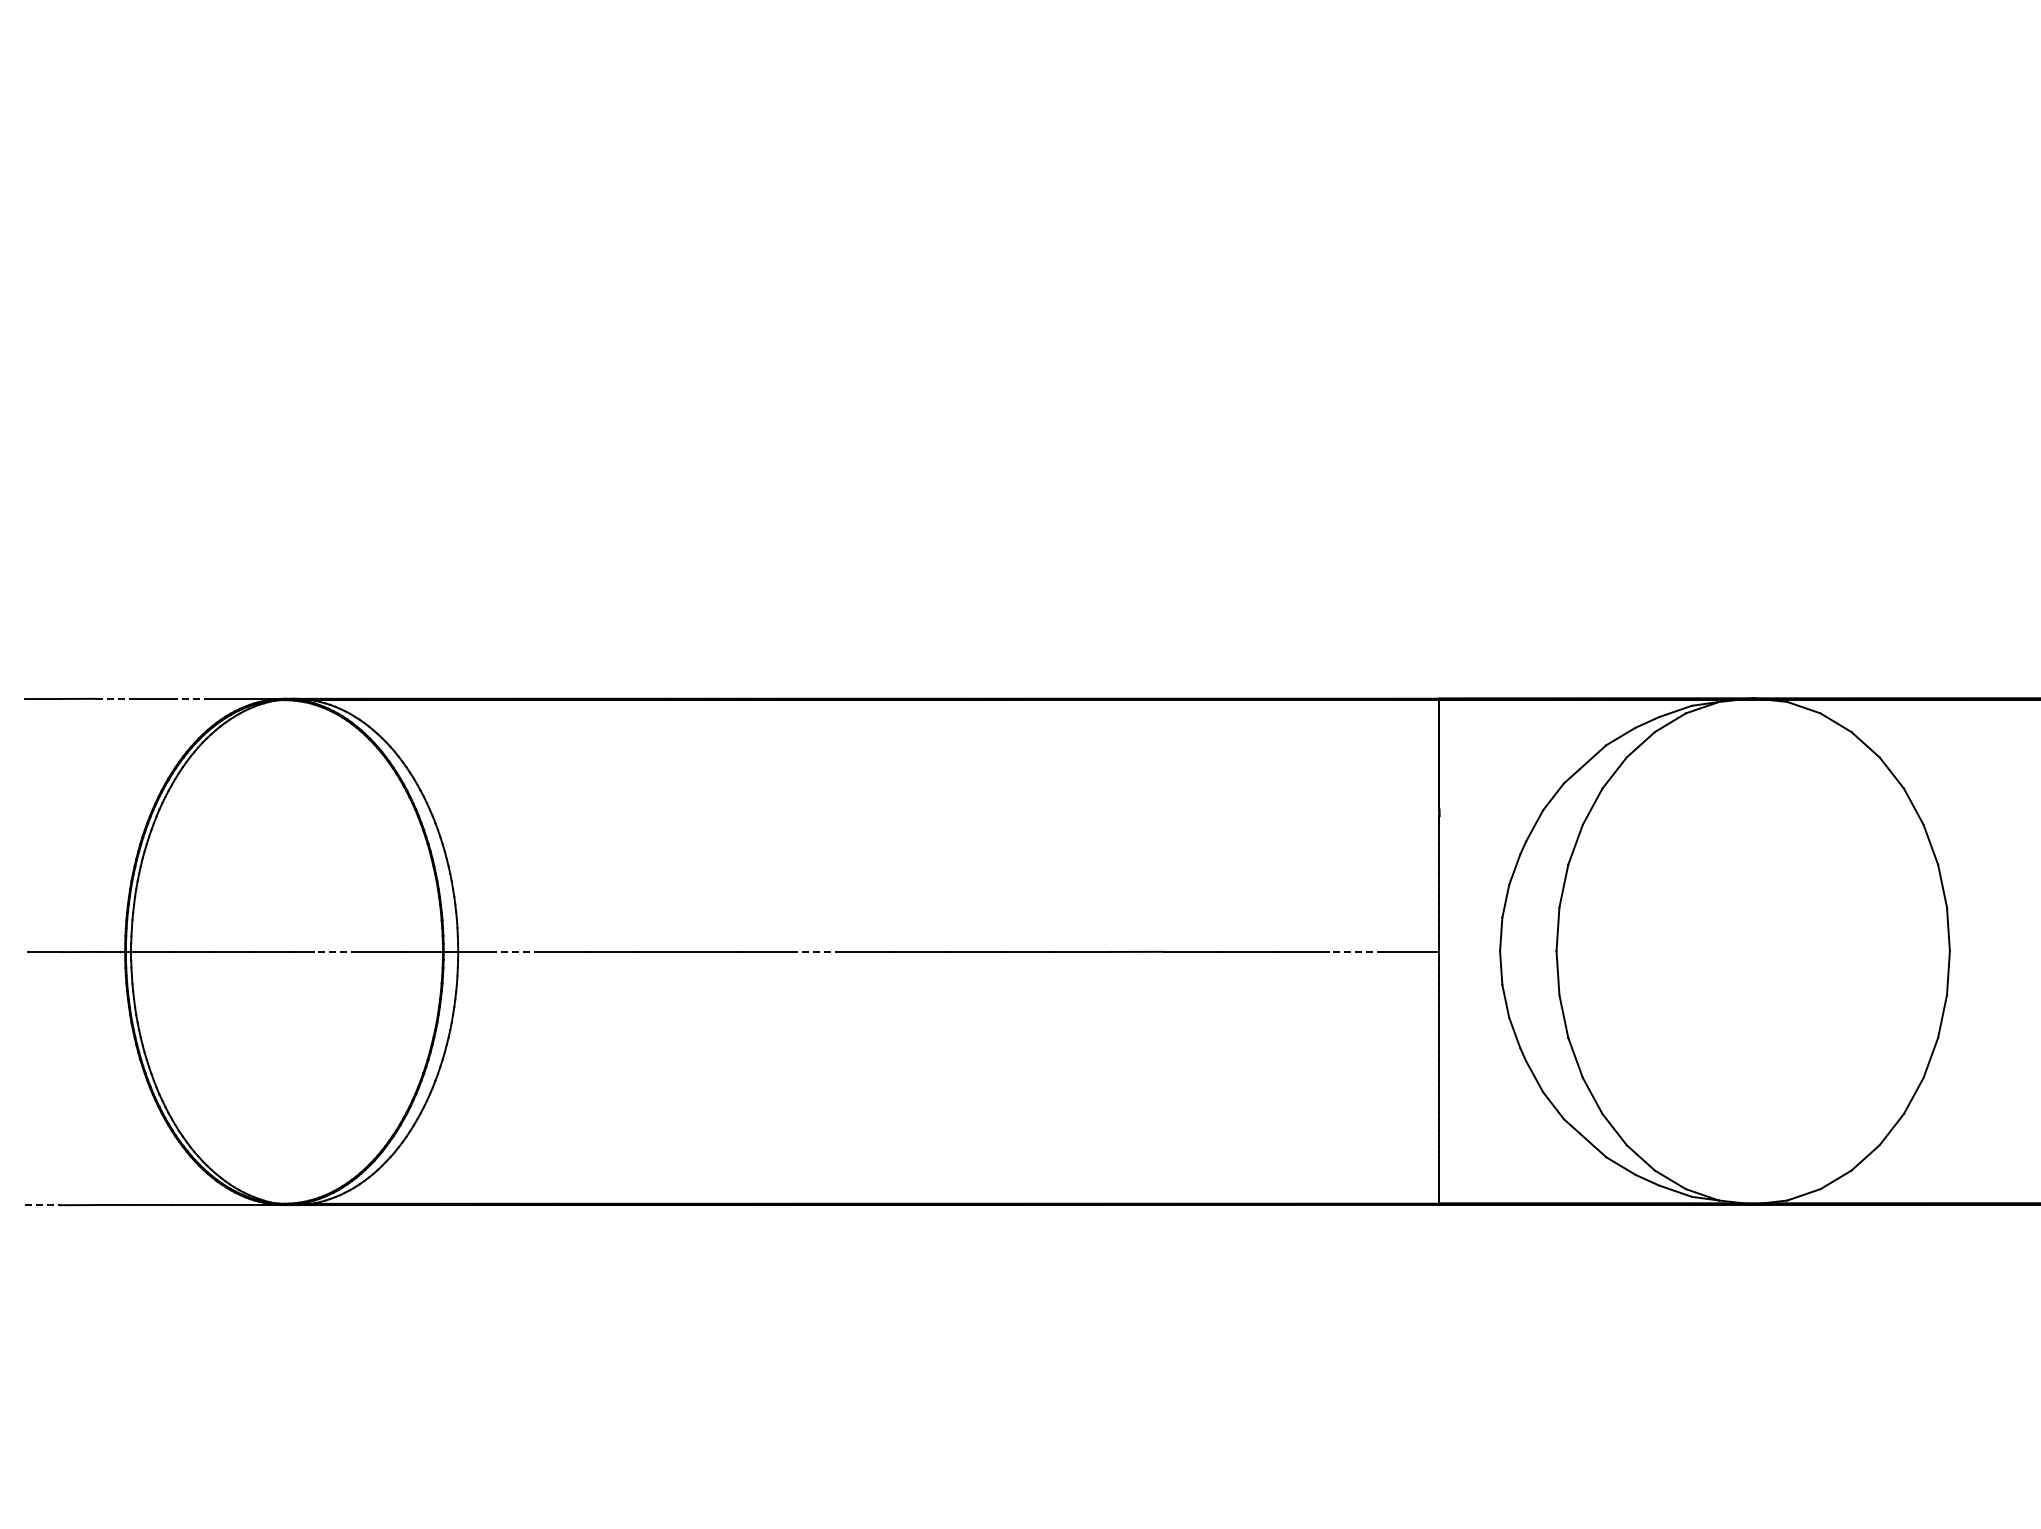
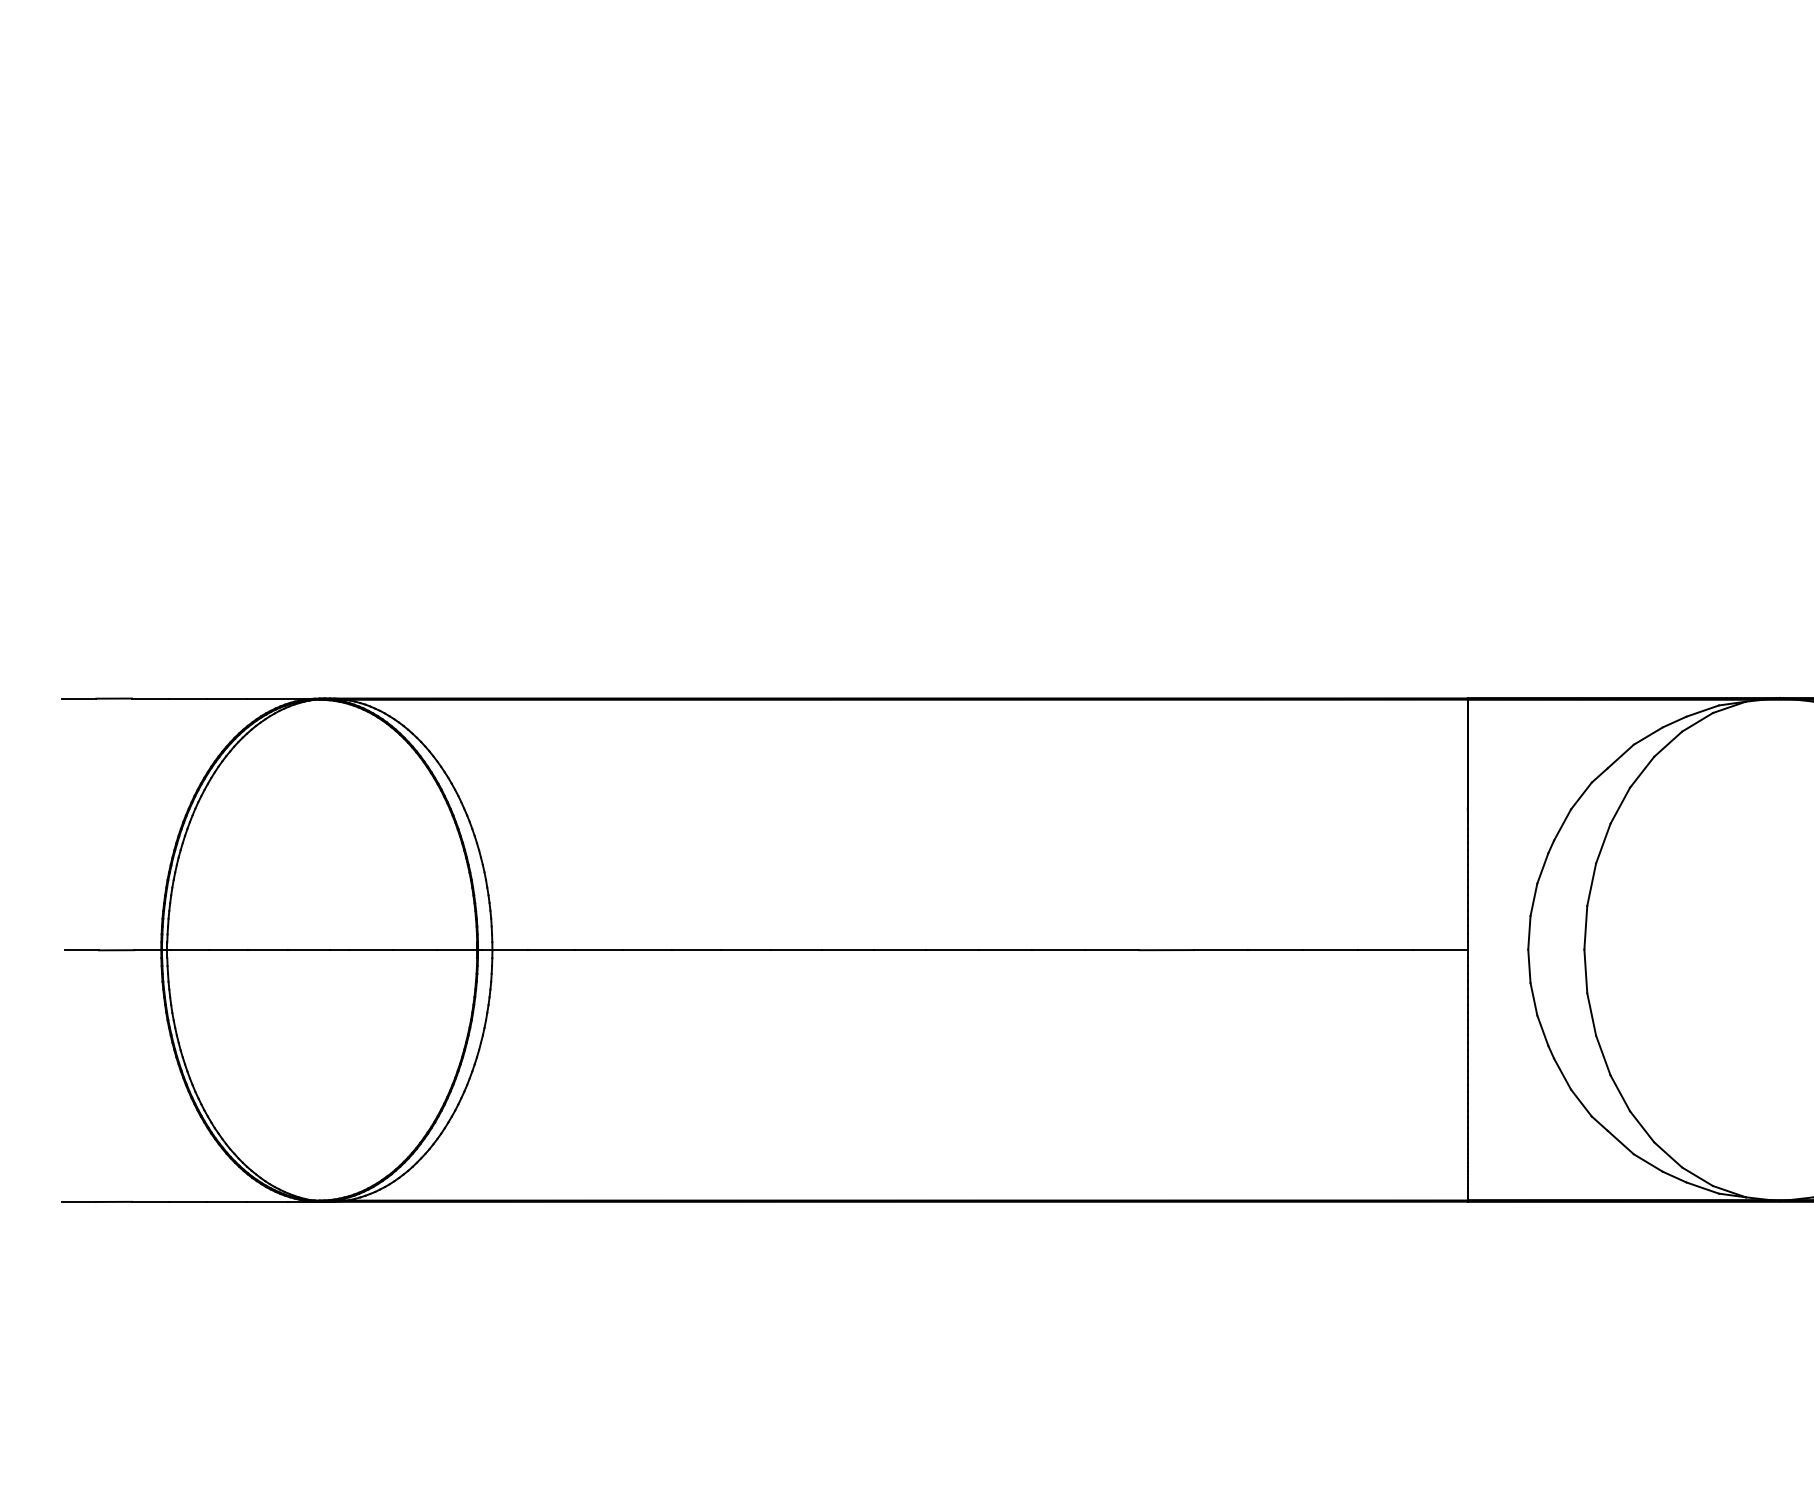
line: (114, 698) -> (150, 698), dashed -> solid
line: (191, 698) -> (227, 698), dashed -> solid
line: (336, 951) -> (371, 949), dashed -> solid
line: (517, 951) -> (551, 949), dashed -> solid
line: (815, 951) -> (847, 949), dashed -> solid
line: (1356, 951) -> (1385, 949), dashed -> solid
line: (43, 1205) -> (80, 1202), dashed -> solid

